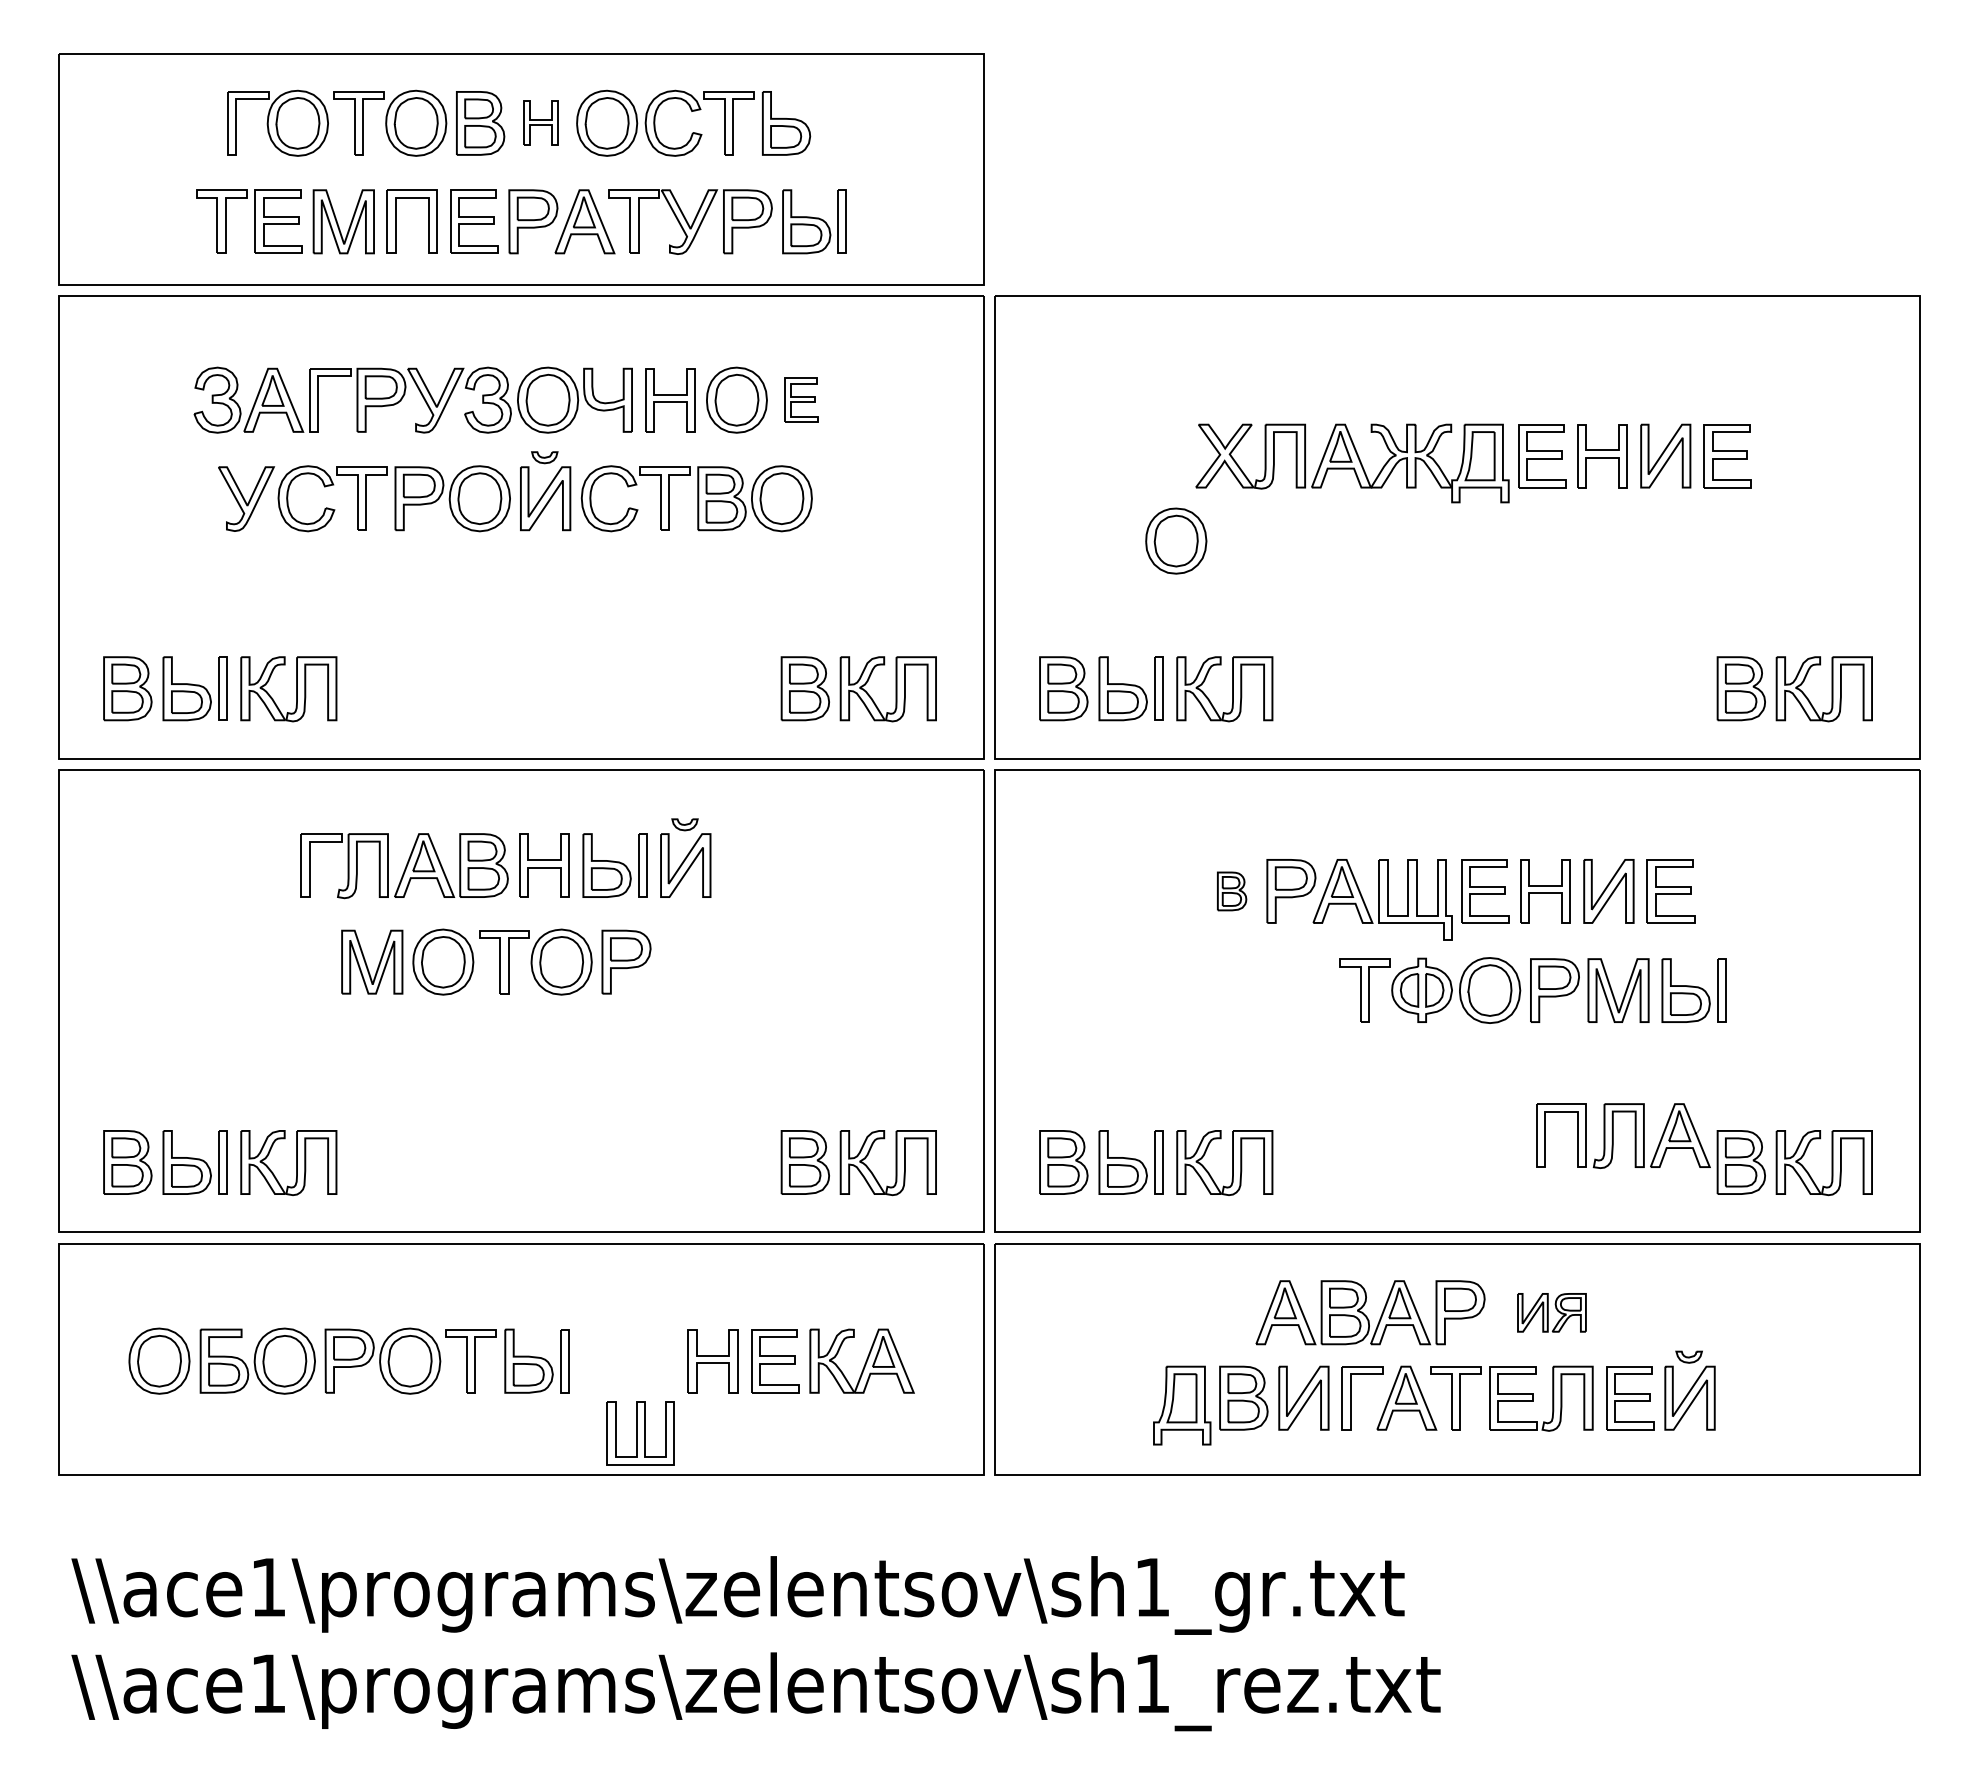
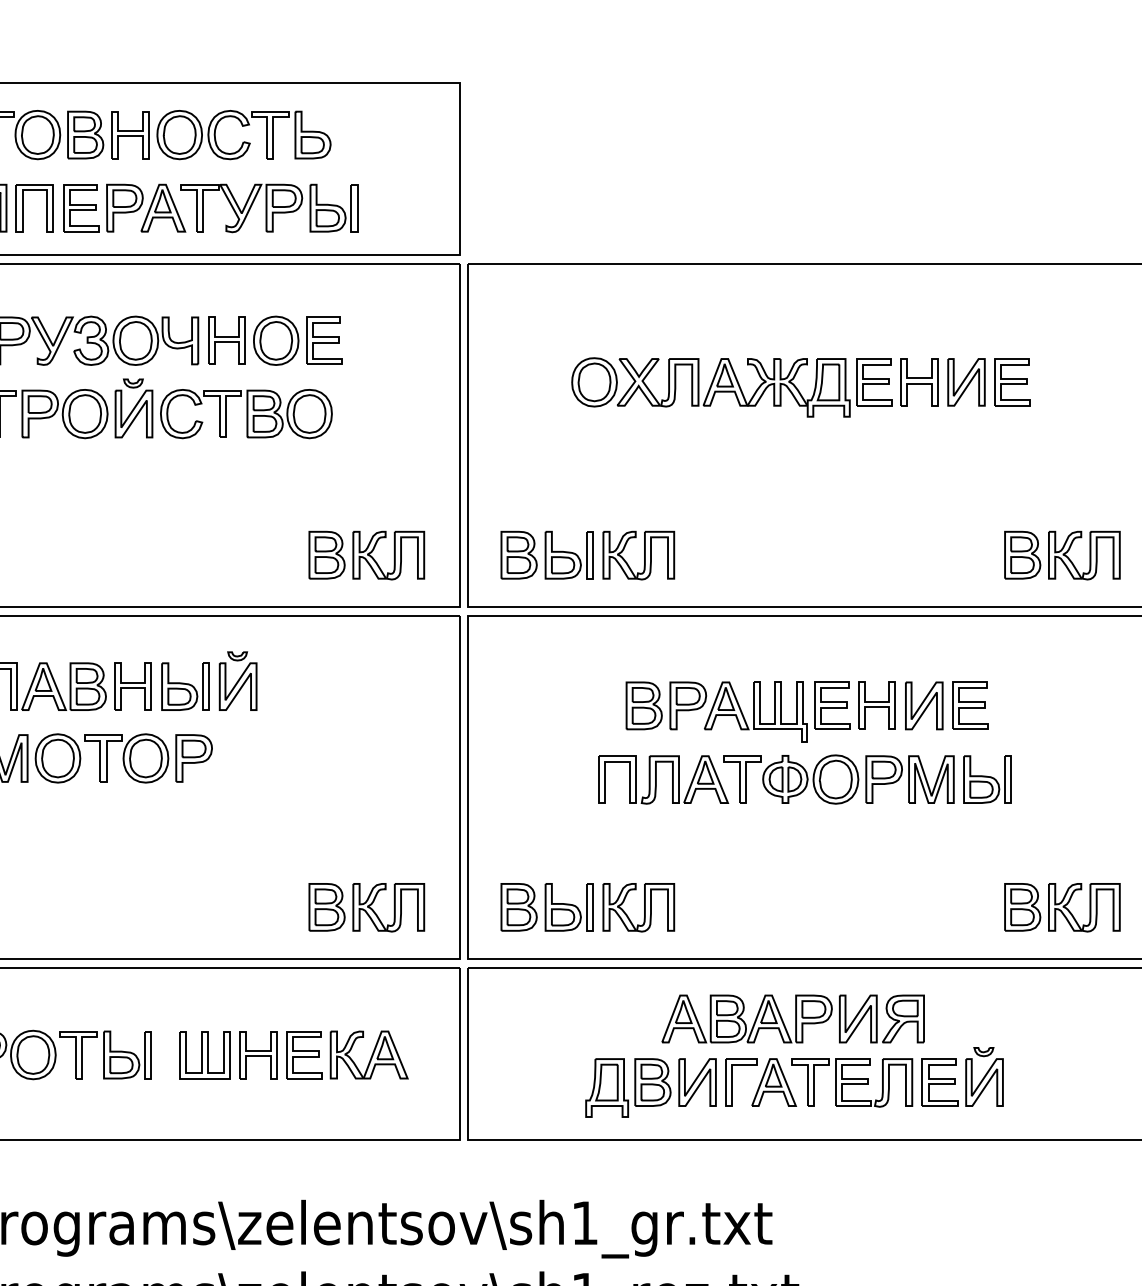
part: (540, 123) -> (130, 135), size x1.43
part: (801, 400) -> (324, 341), size x1.43
part: (1176, 540) -> (594, 381), moved
part: (1231, 891) -> (643, 705), size x1.67
part: (1613, 1135) -> (656, 779), moved
part: (1551, 1312) -> (881, 1018), size x1.67
part: (640, 1433) -> (204, 1055), moved

